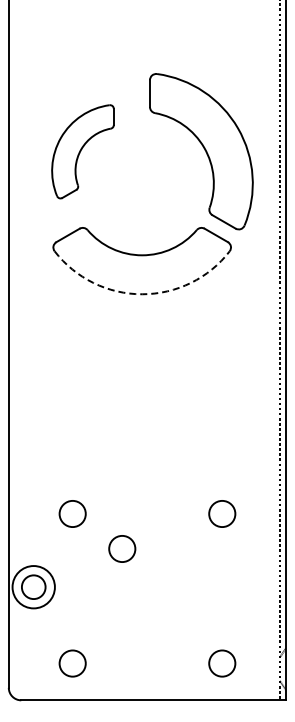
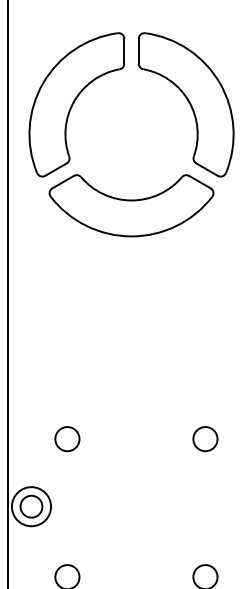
part: (82, 151) -> (76, 104), size x1.67
arc: (142, 294) -> (131, 236), dashed -> solid
circle: (122, 548) -> (113, 470), removed

